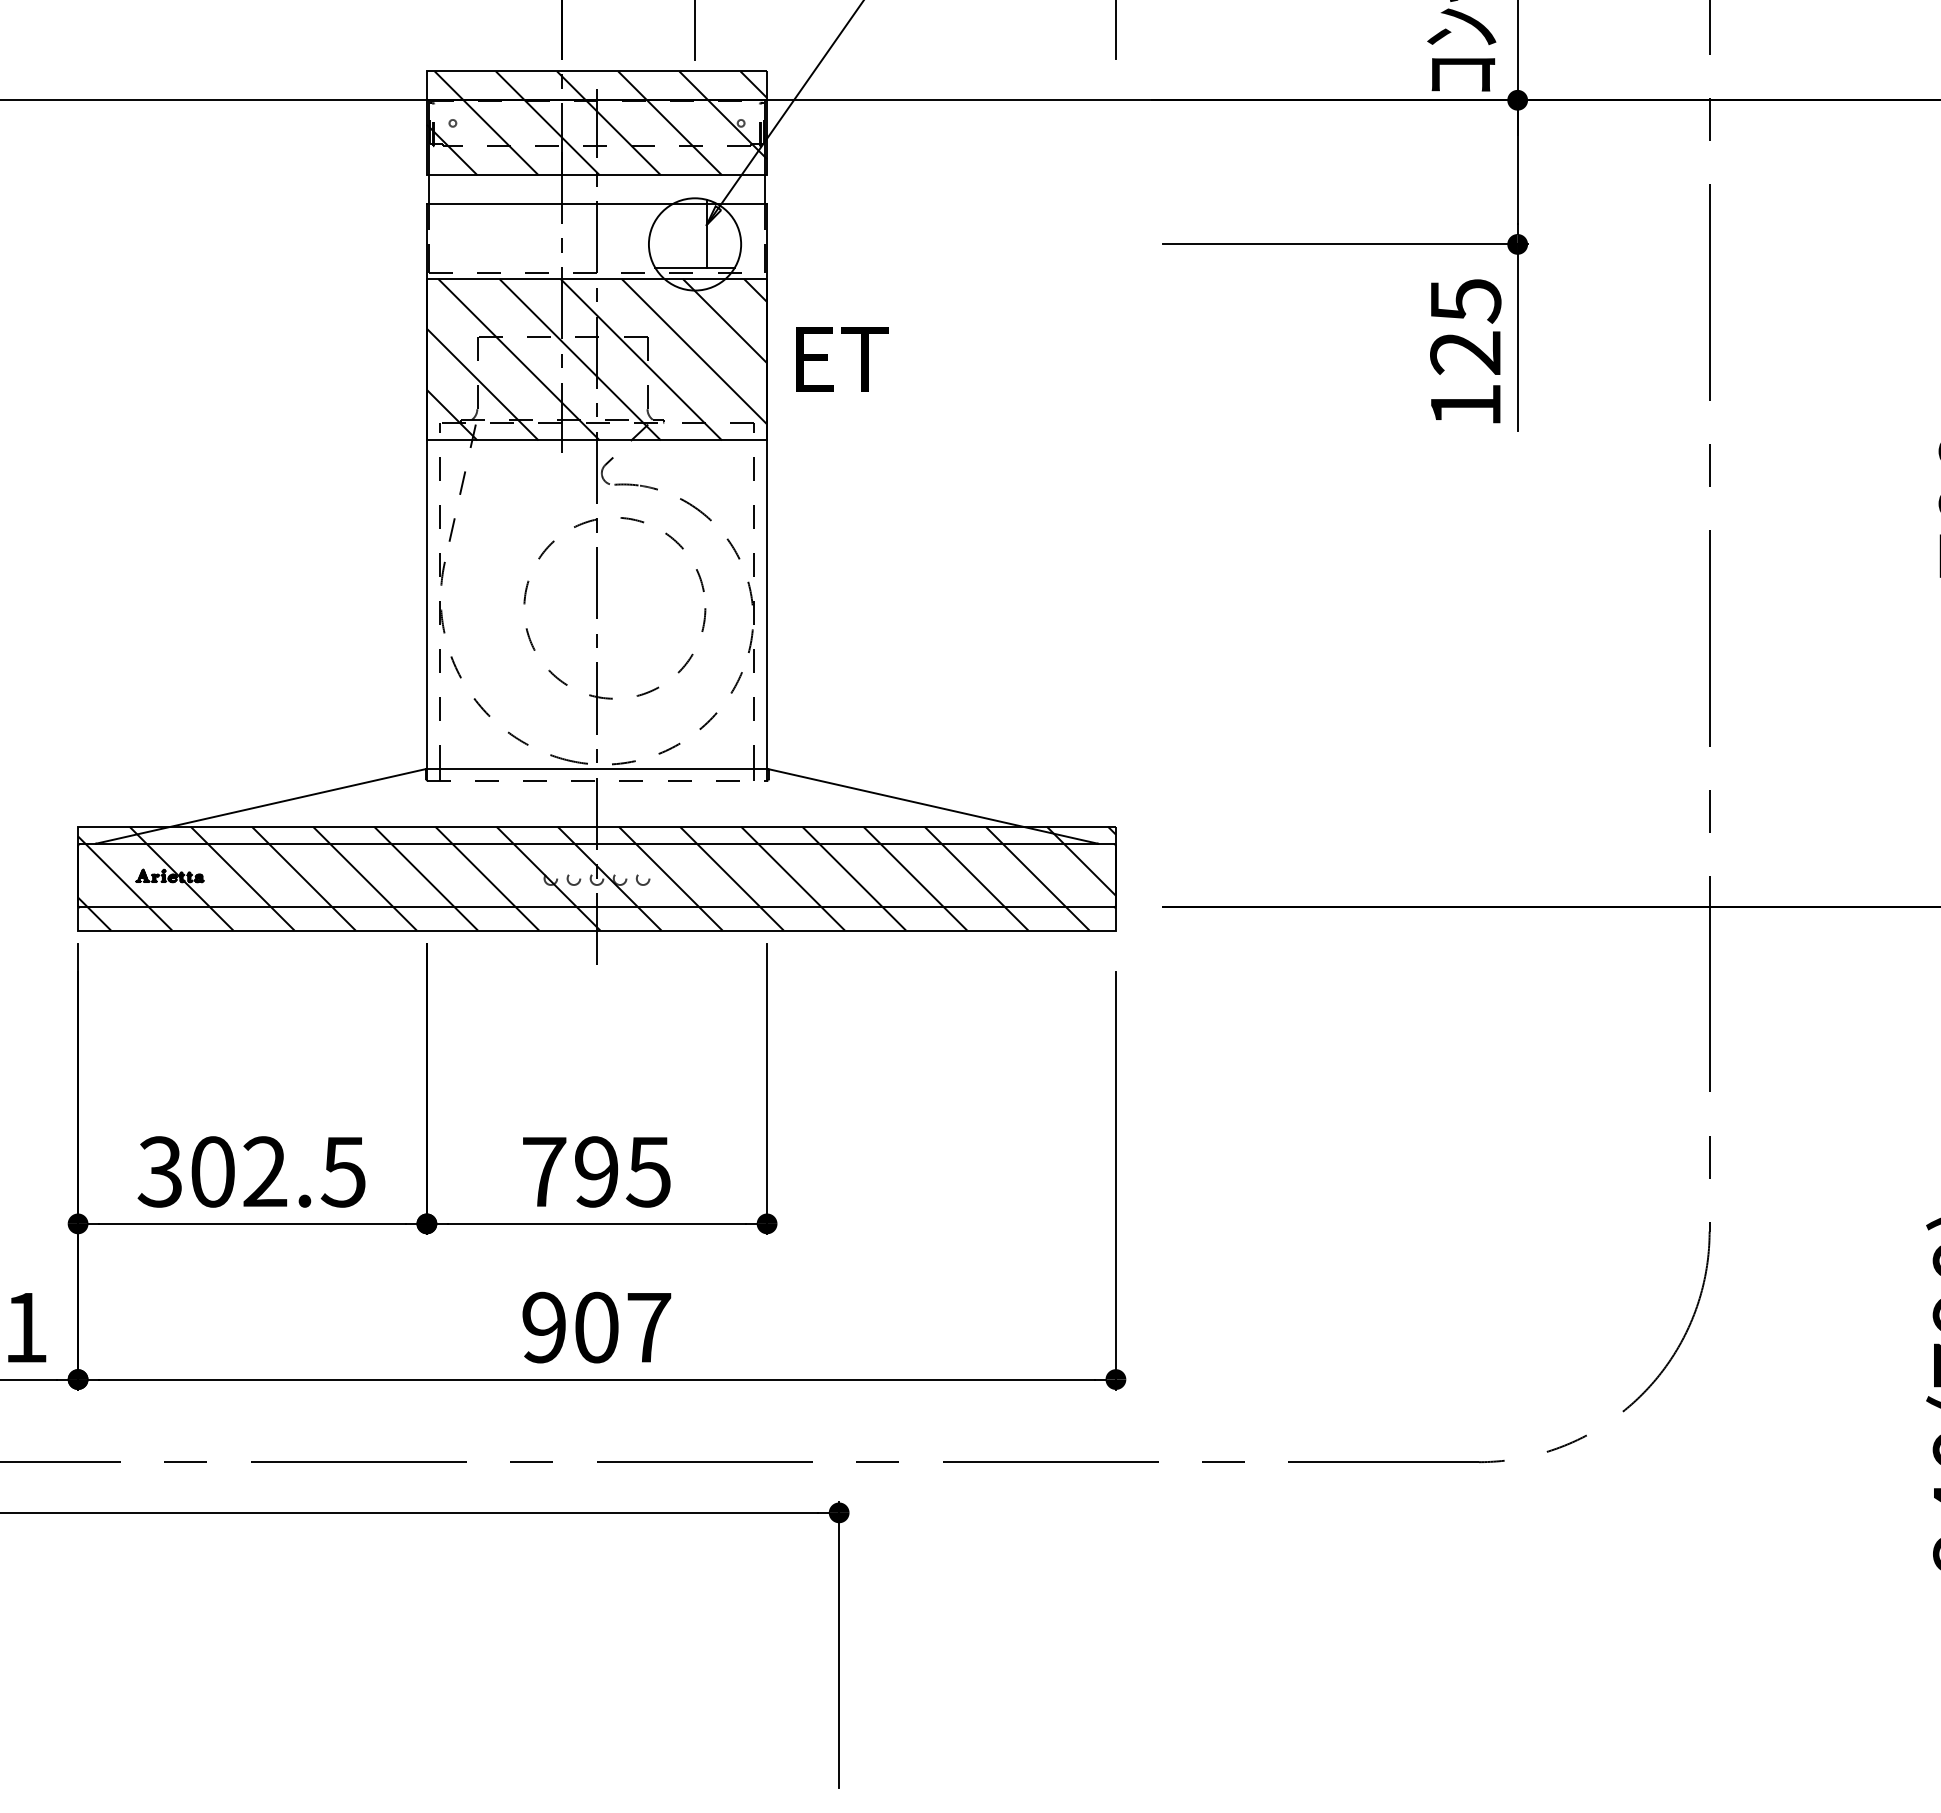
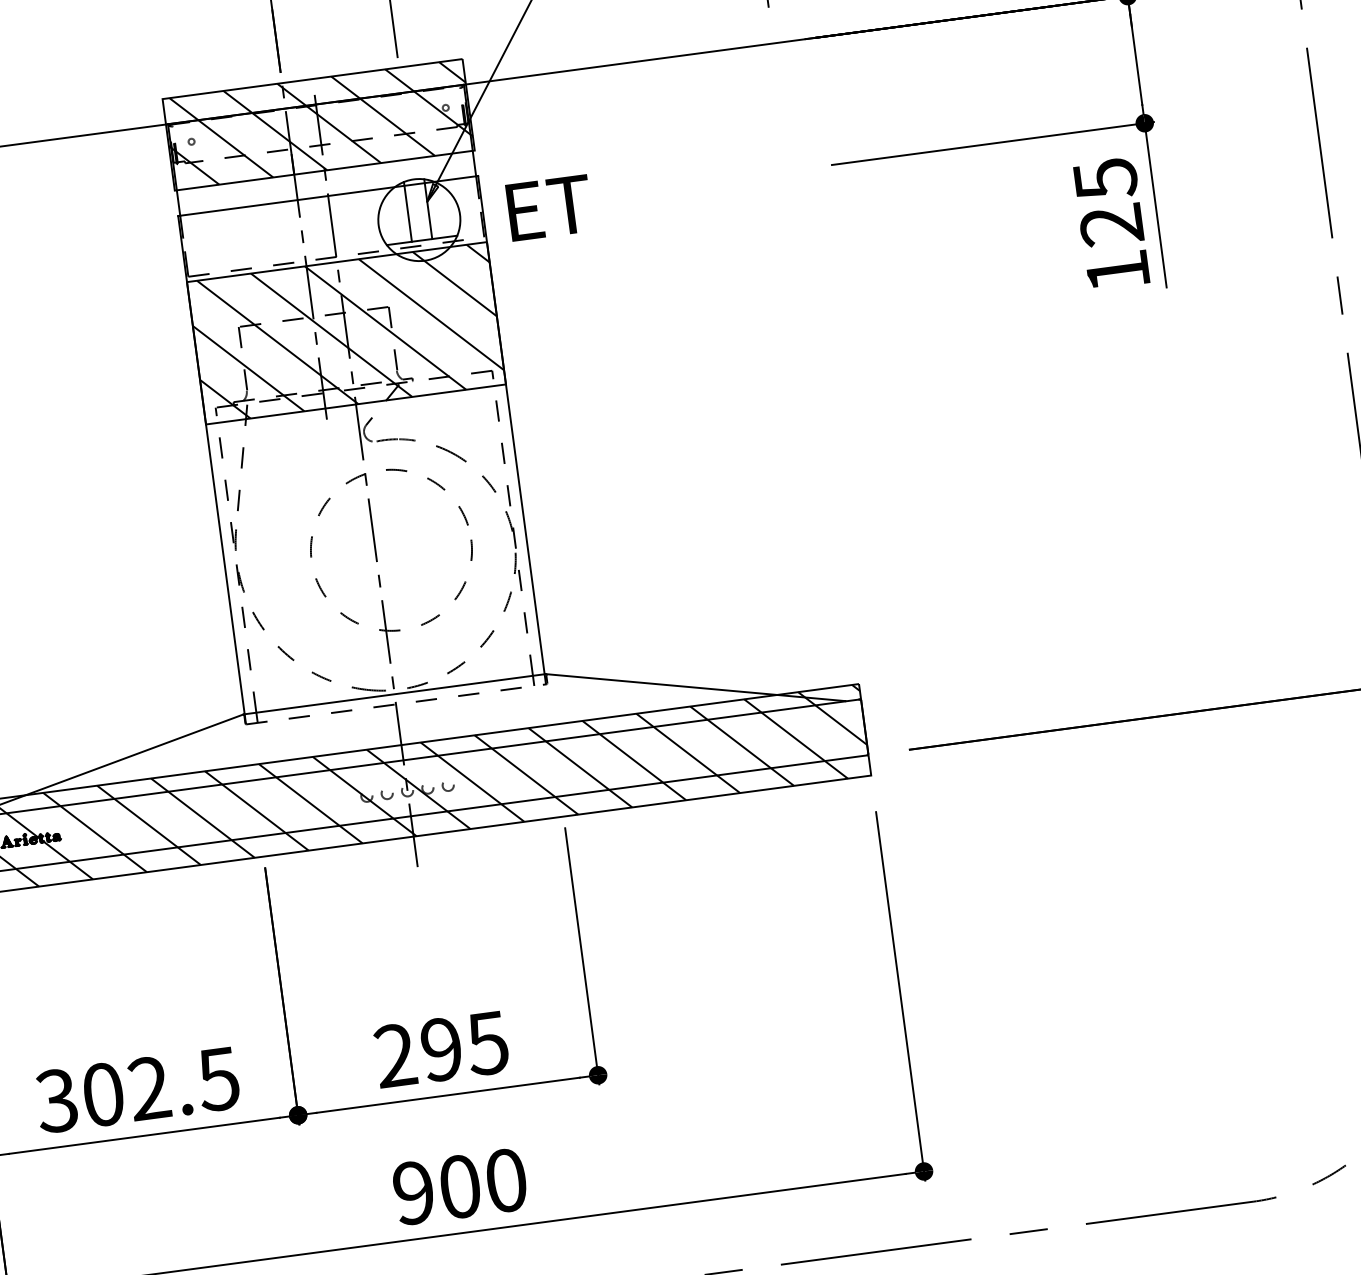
line: (683, 233) -> (407, 211), added
text: (842, 359) -> (550, 208), moved
text: (544, 1171) -> (395, 1055), 795 -> 295
text: (649, 1327) -> (506, 1180), 907 -> 900

